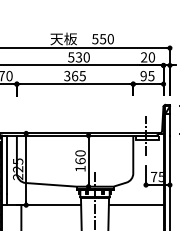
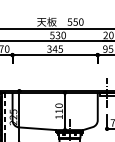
text: (74, 75) -> (54, 48), 365 -> 345
text: (80, 161) -> (59, 111), 160 -> 110
line: (7, 165) -> (5, 114), solid -> dashed

